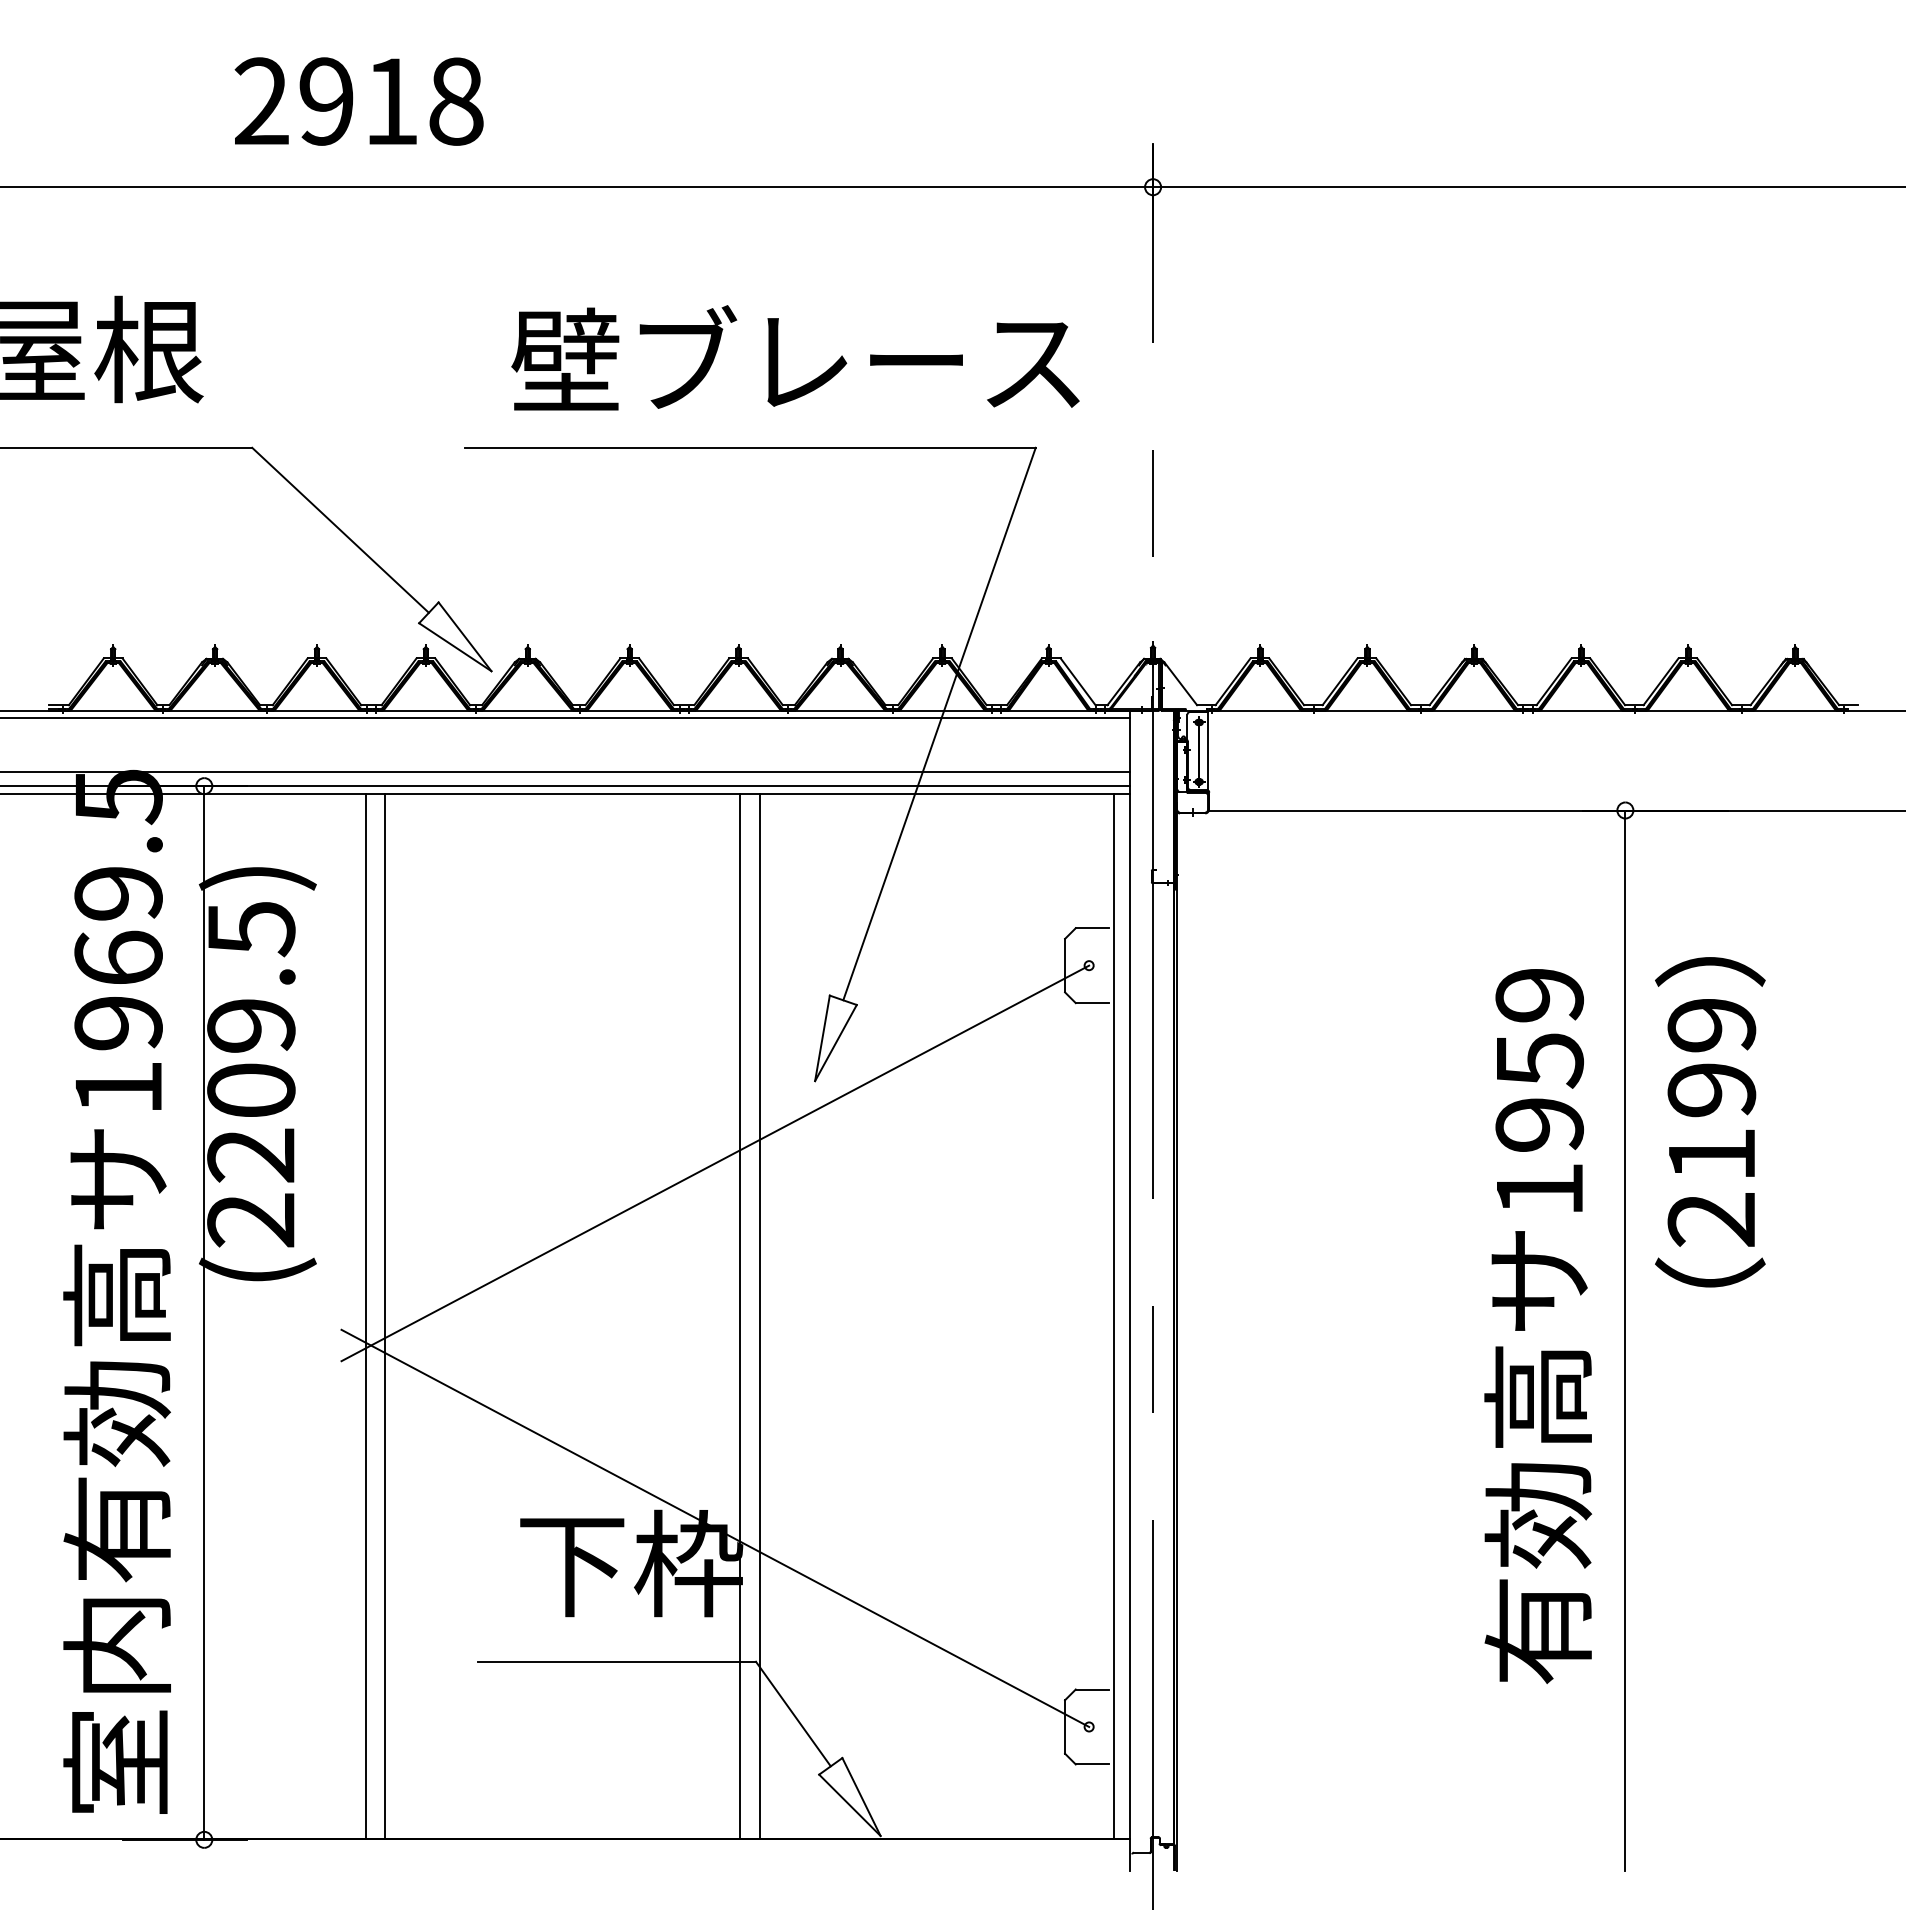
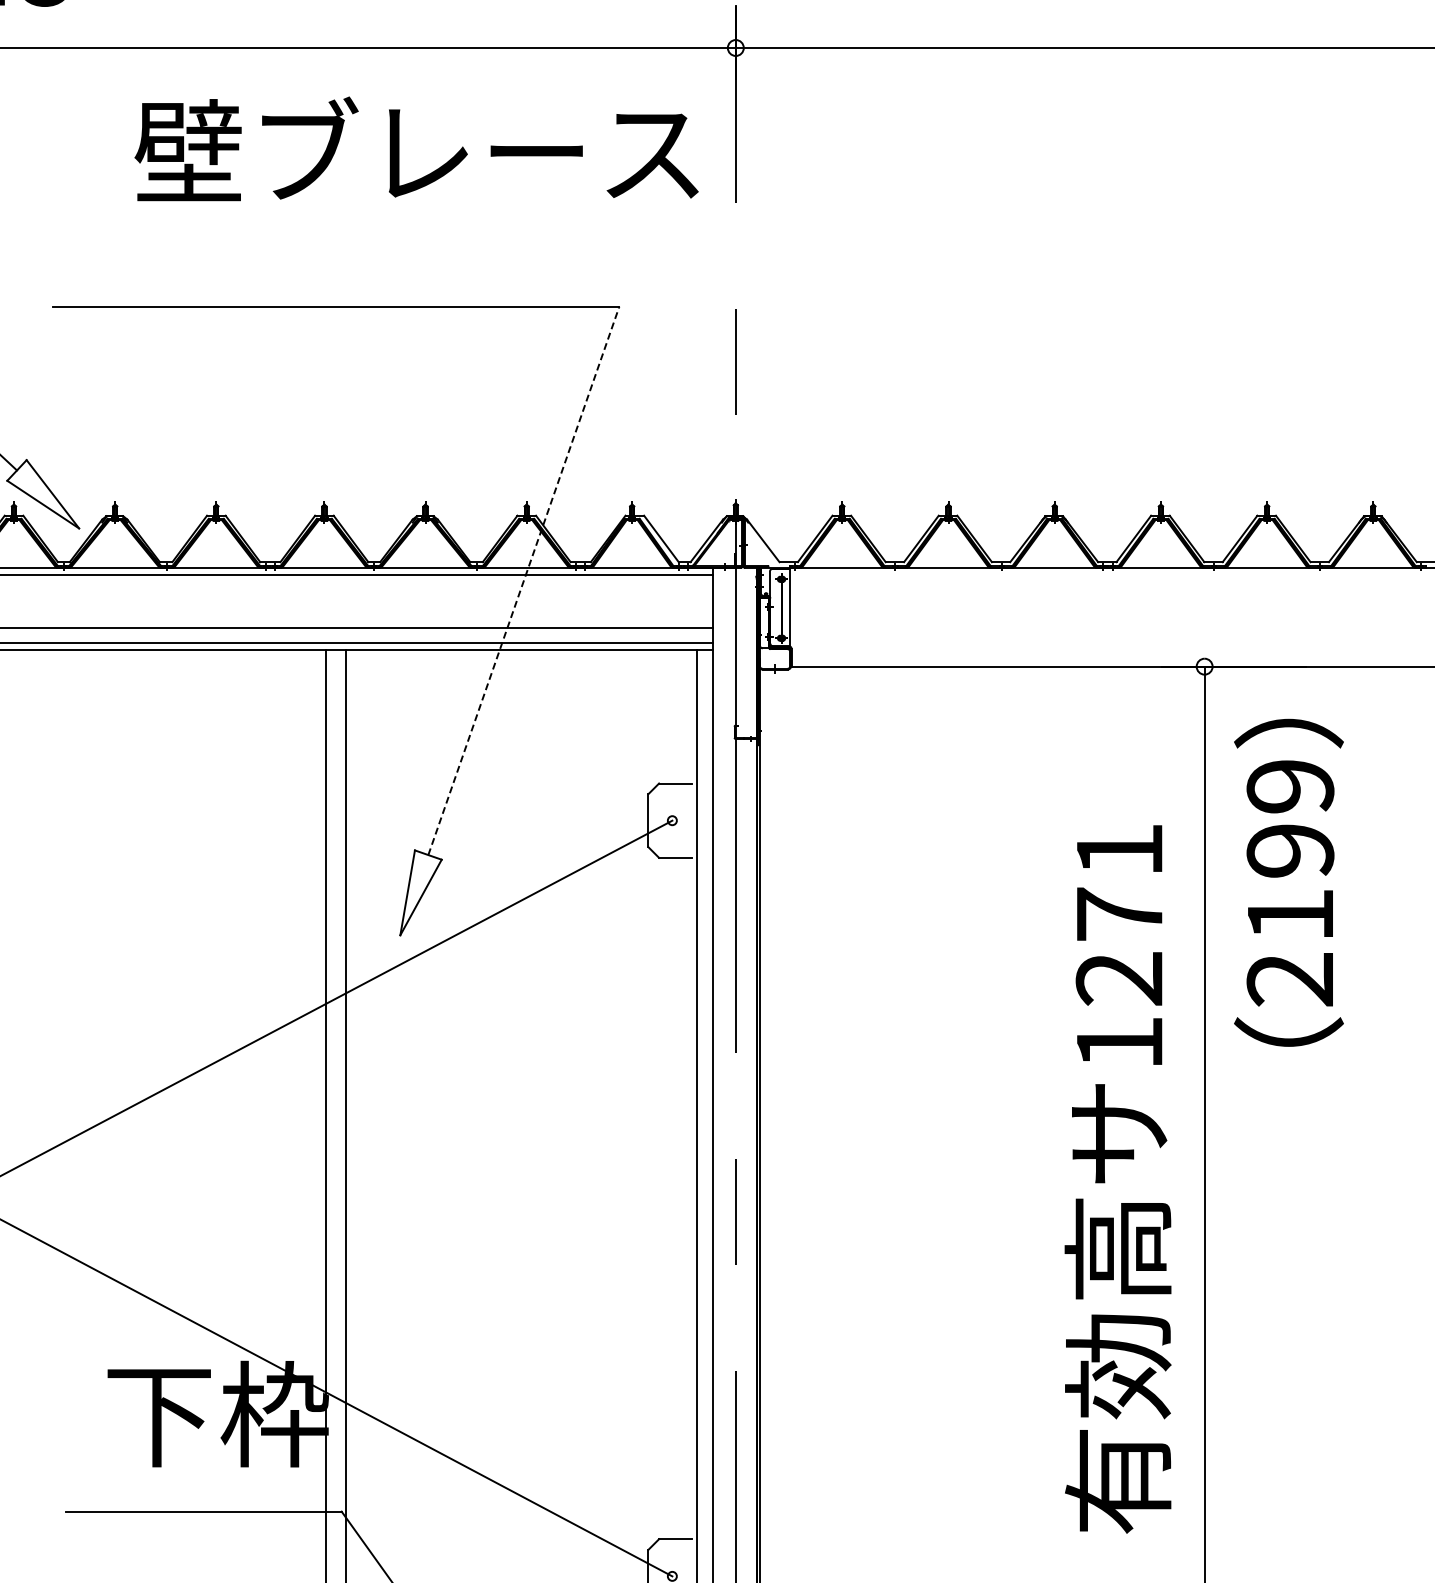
text: (795, 357) -> (416, 148), moved
line: (939, 724) -> (523, 581), solid -> dashed
text: (1539, 1060) -> (1119, 914), 1959 -> 1271
text: (1710, 1122) -> (1289, 883), moved

